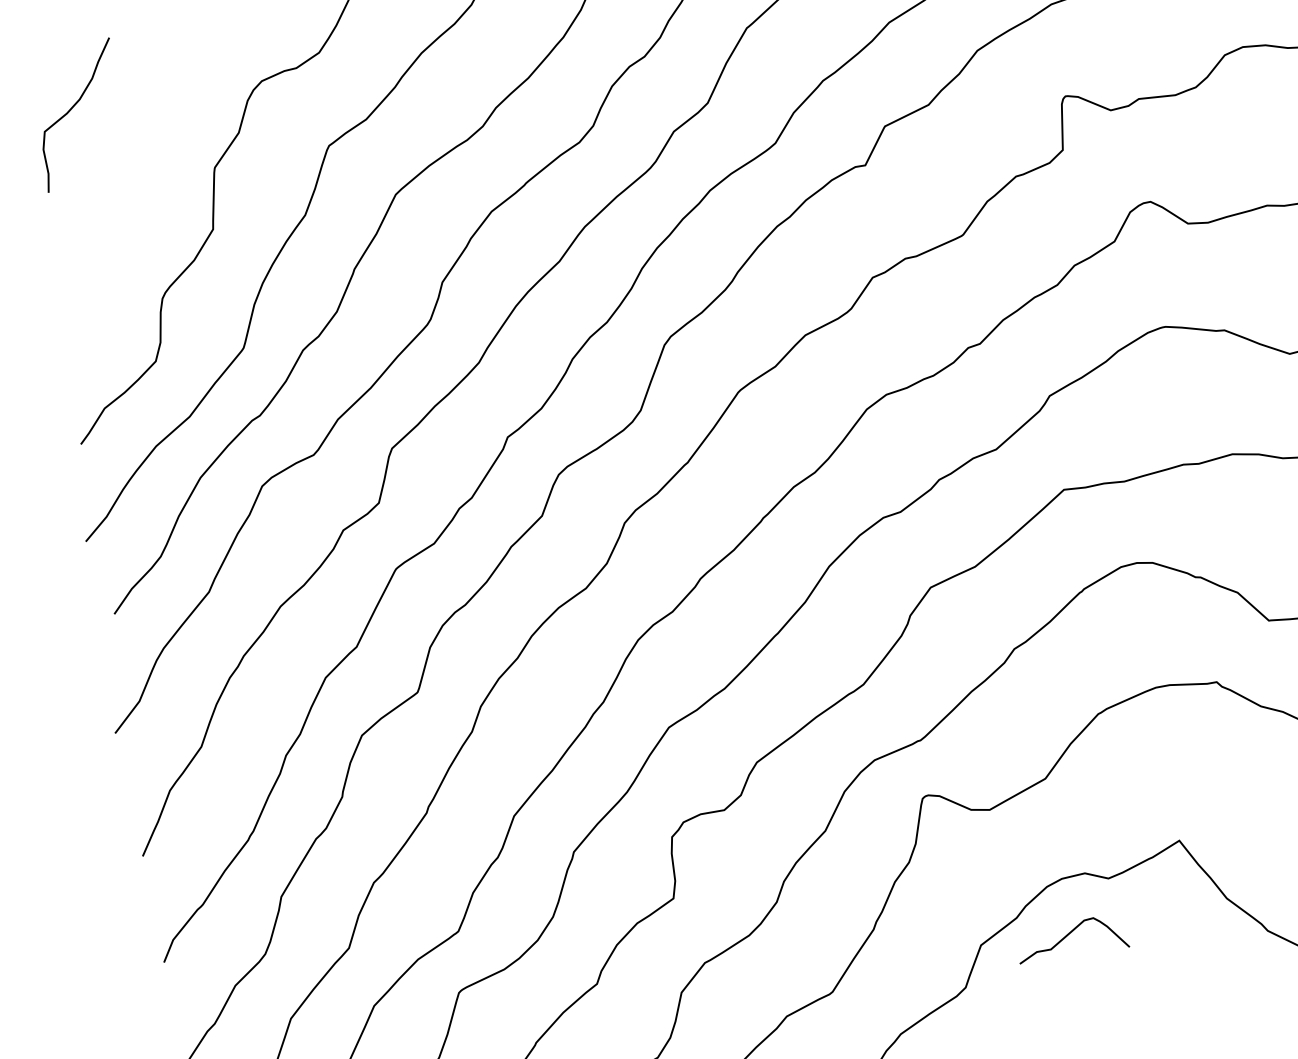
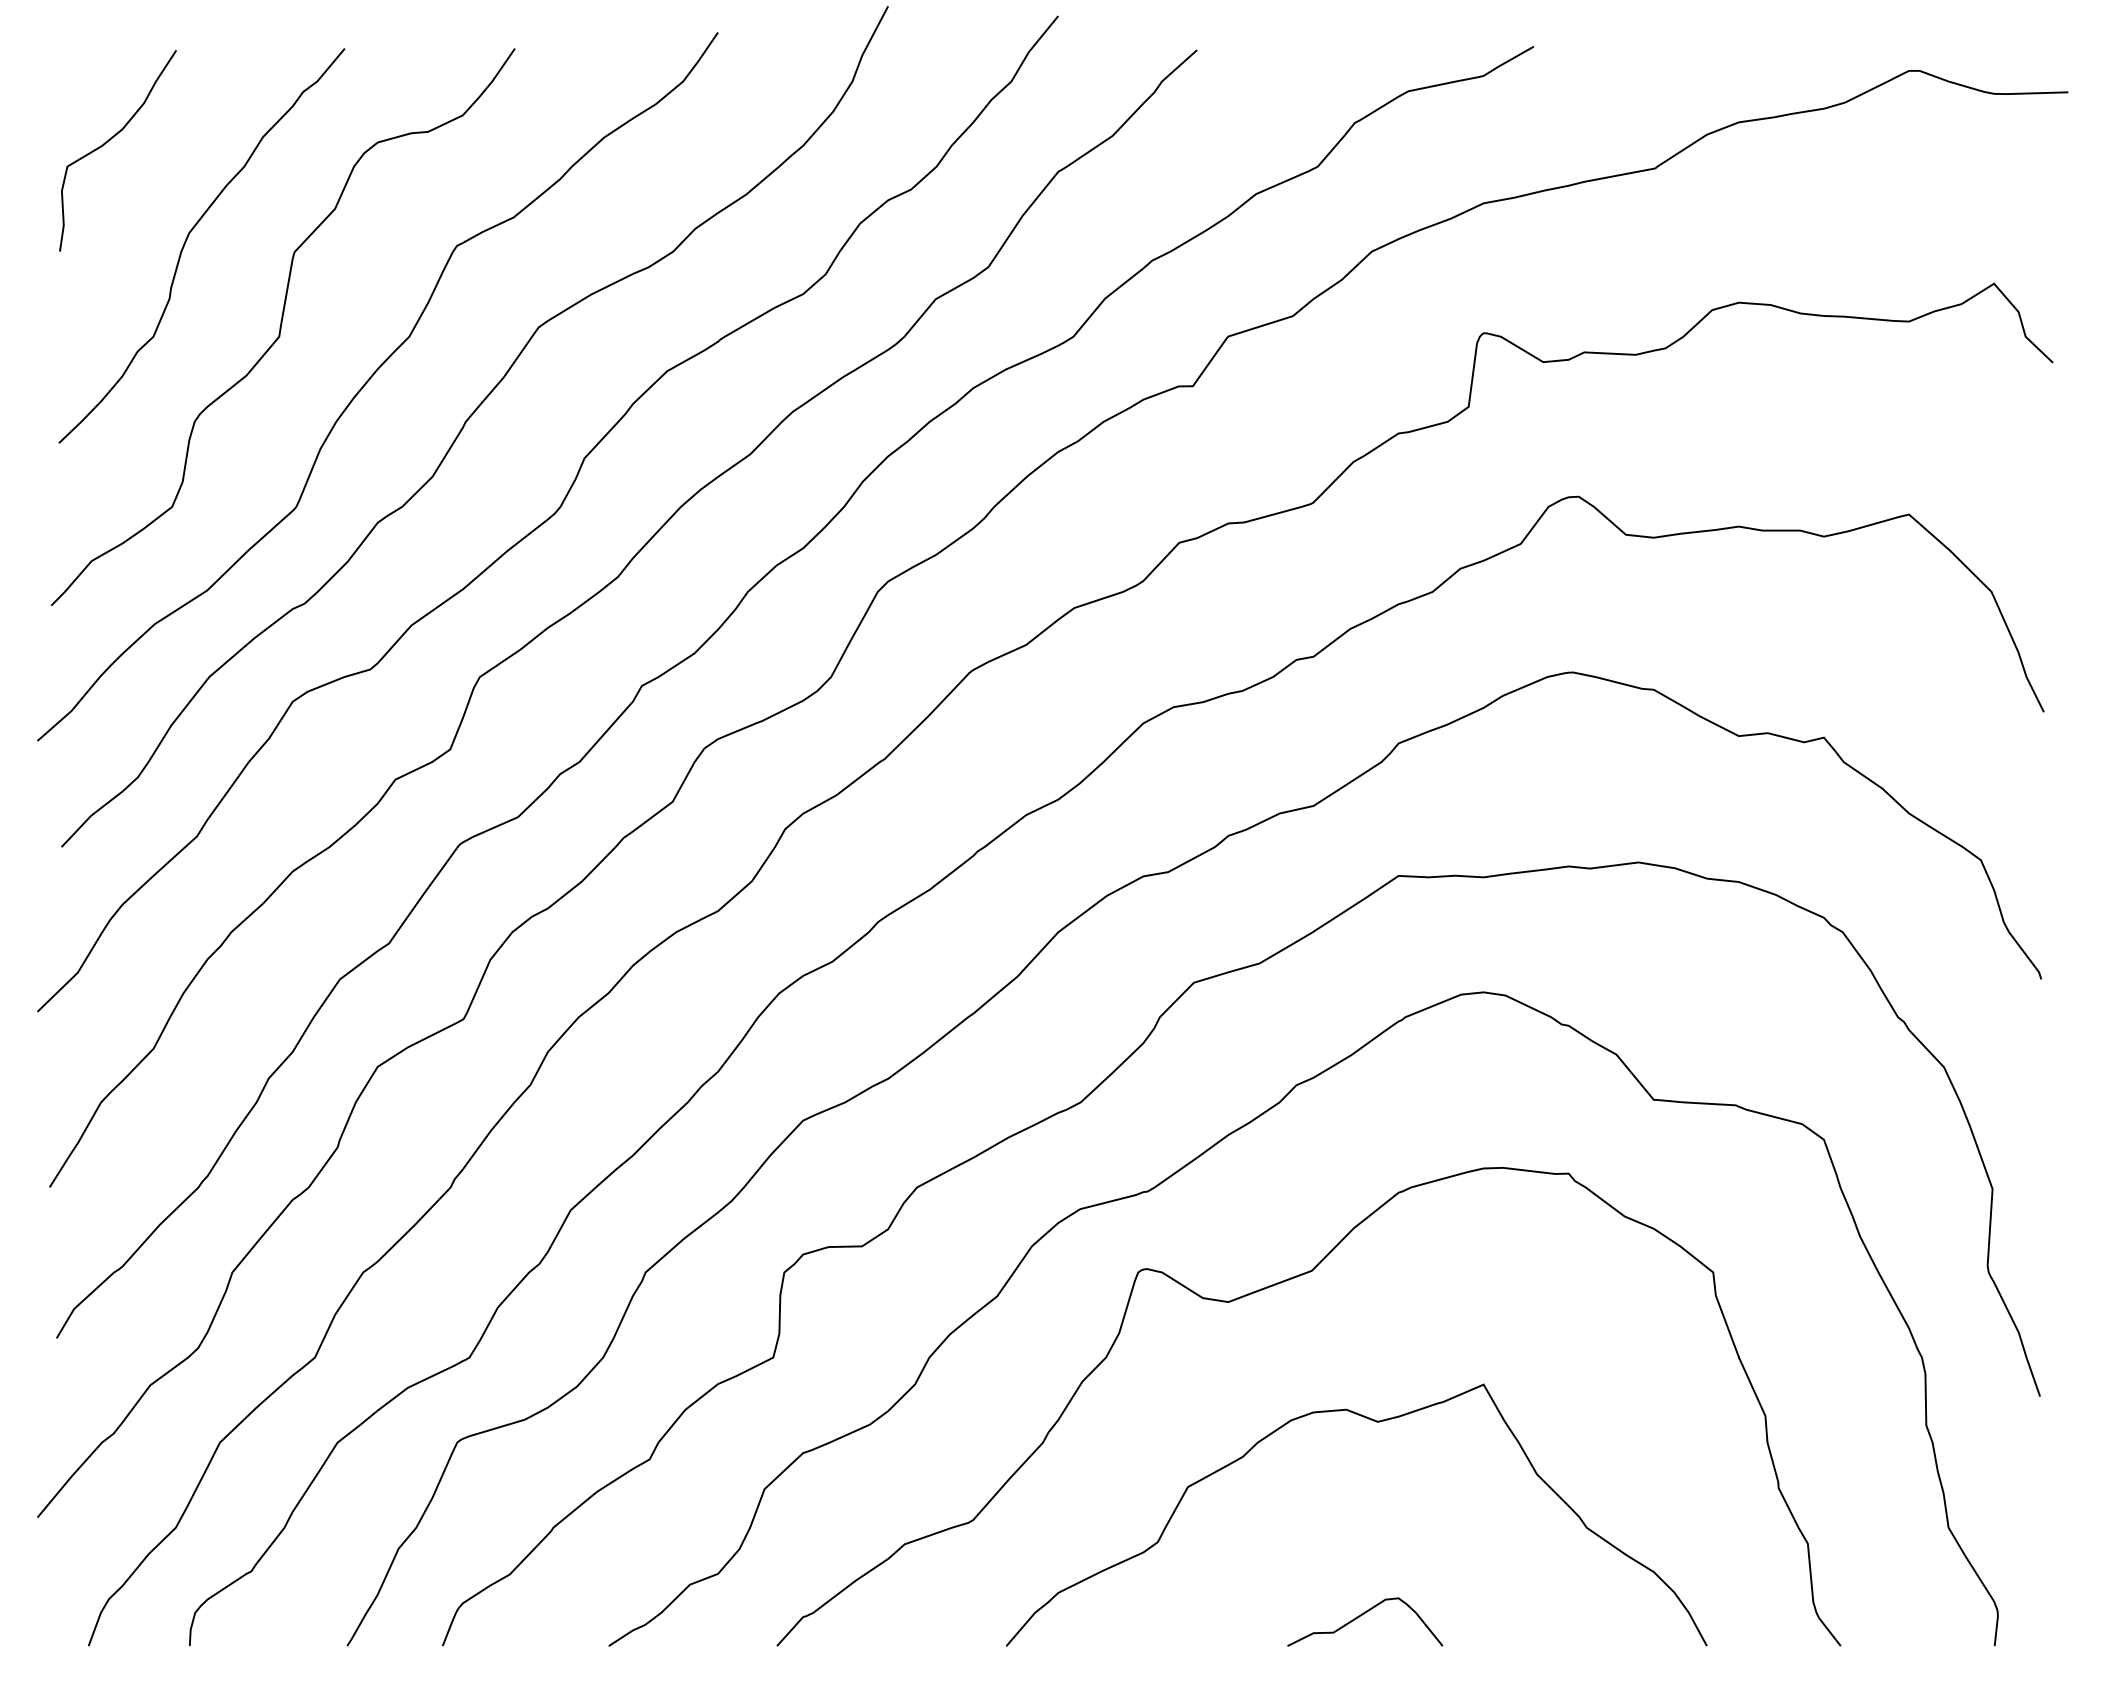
curve: (137, 171) -> (187, 240), added
curve: (1069, 935) -> (1361, 1616), moved

